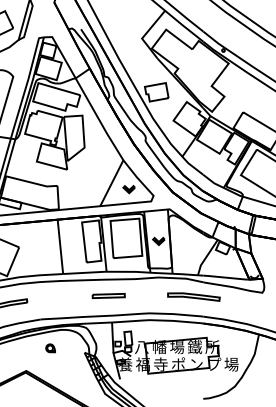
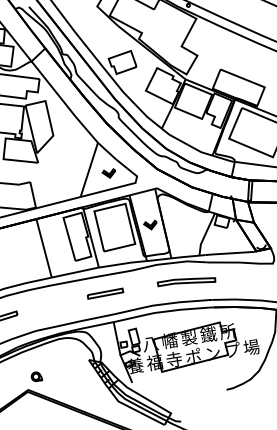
part: (193, 296) -> (186, 281), moved
text: (177, 347) -> (189, 338), 場 -> 製
part: (50, 348) -> (36, 376), moved

